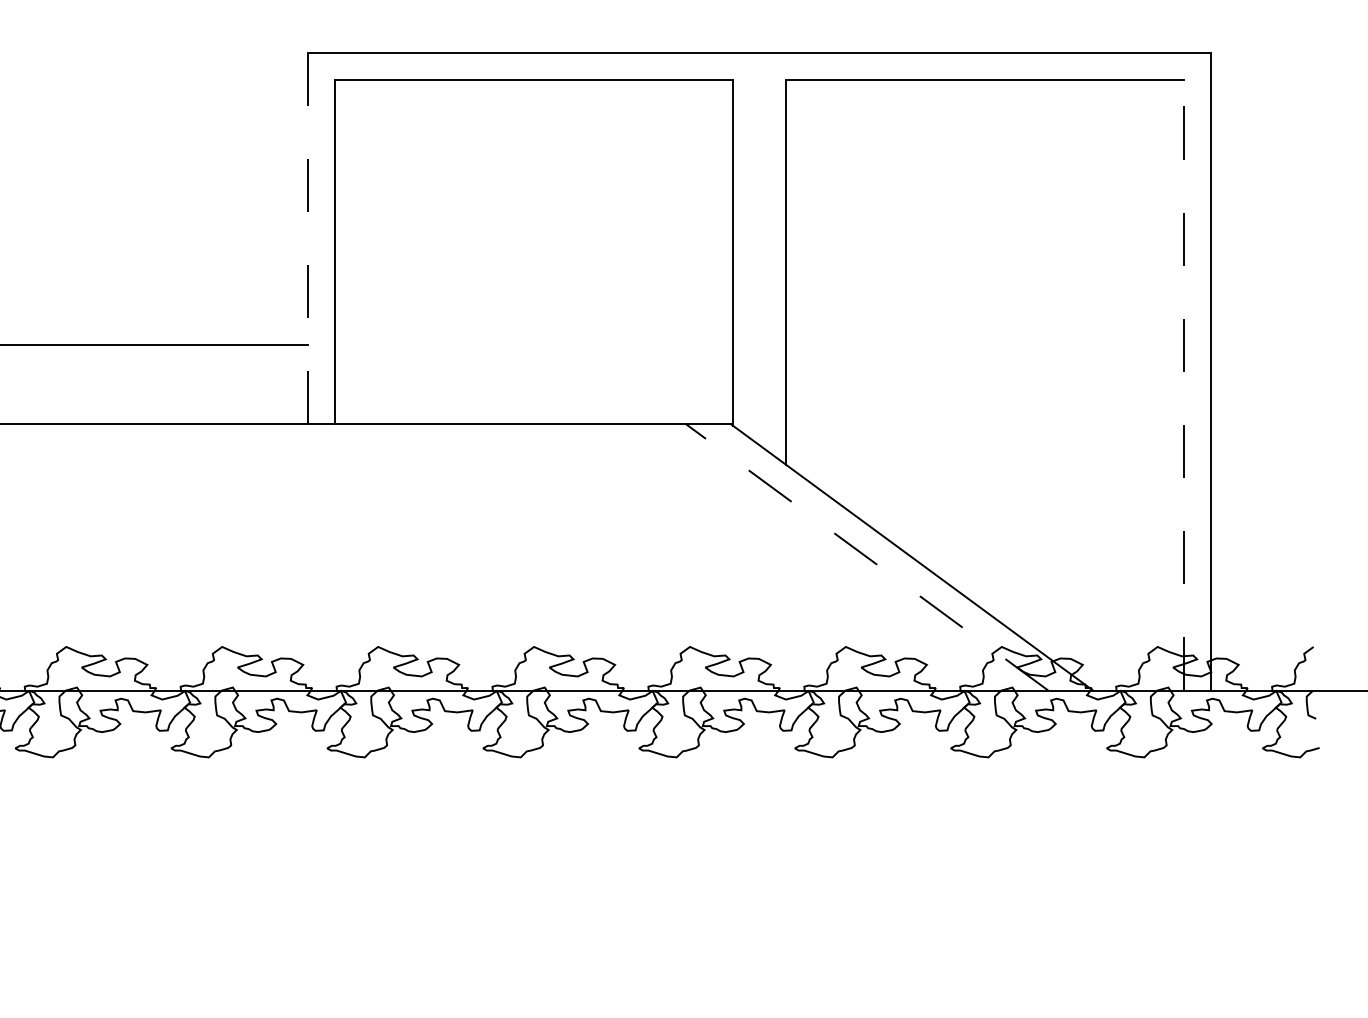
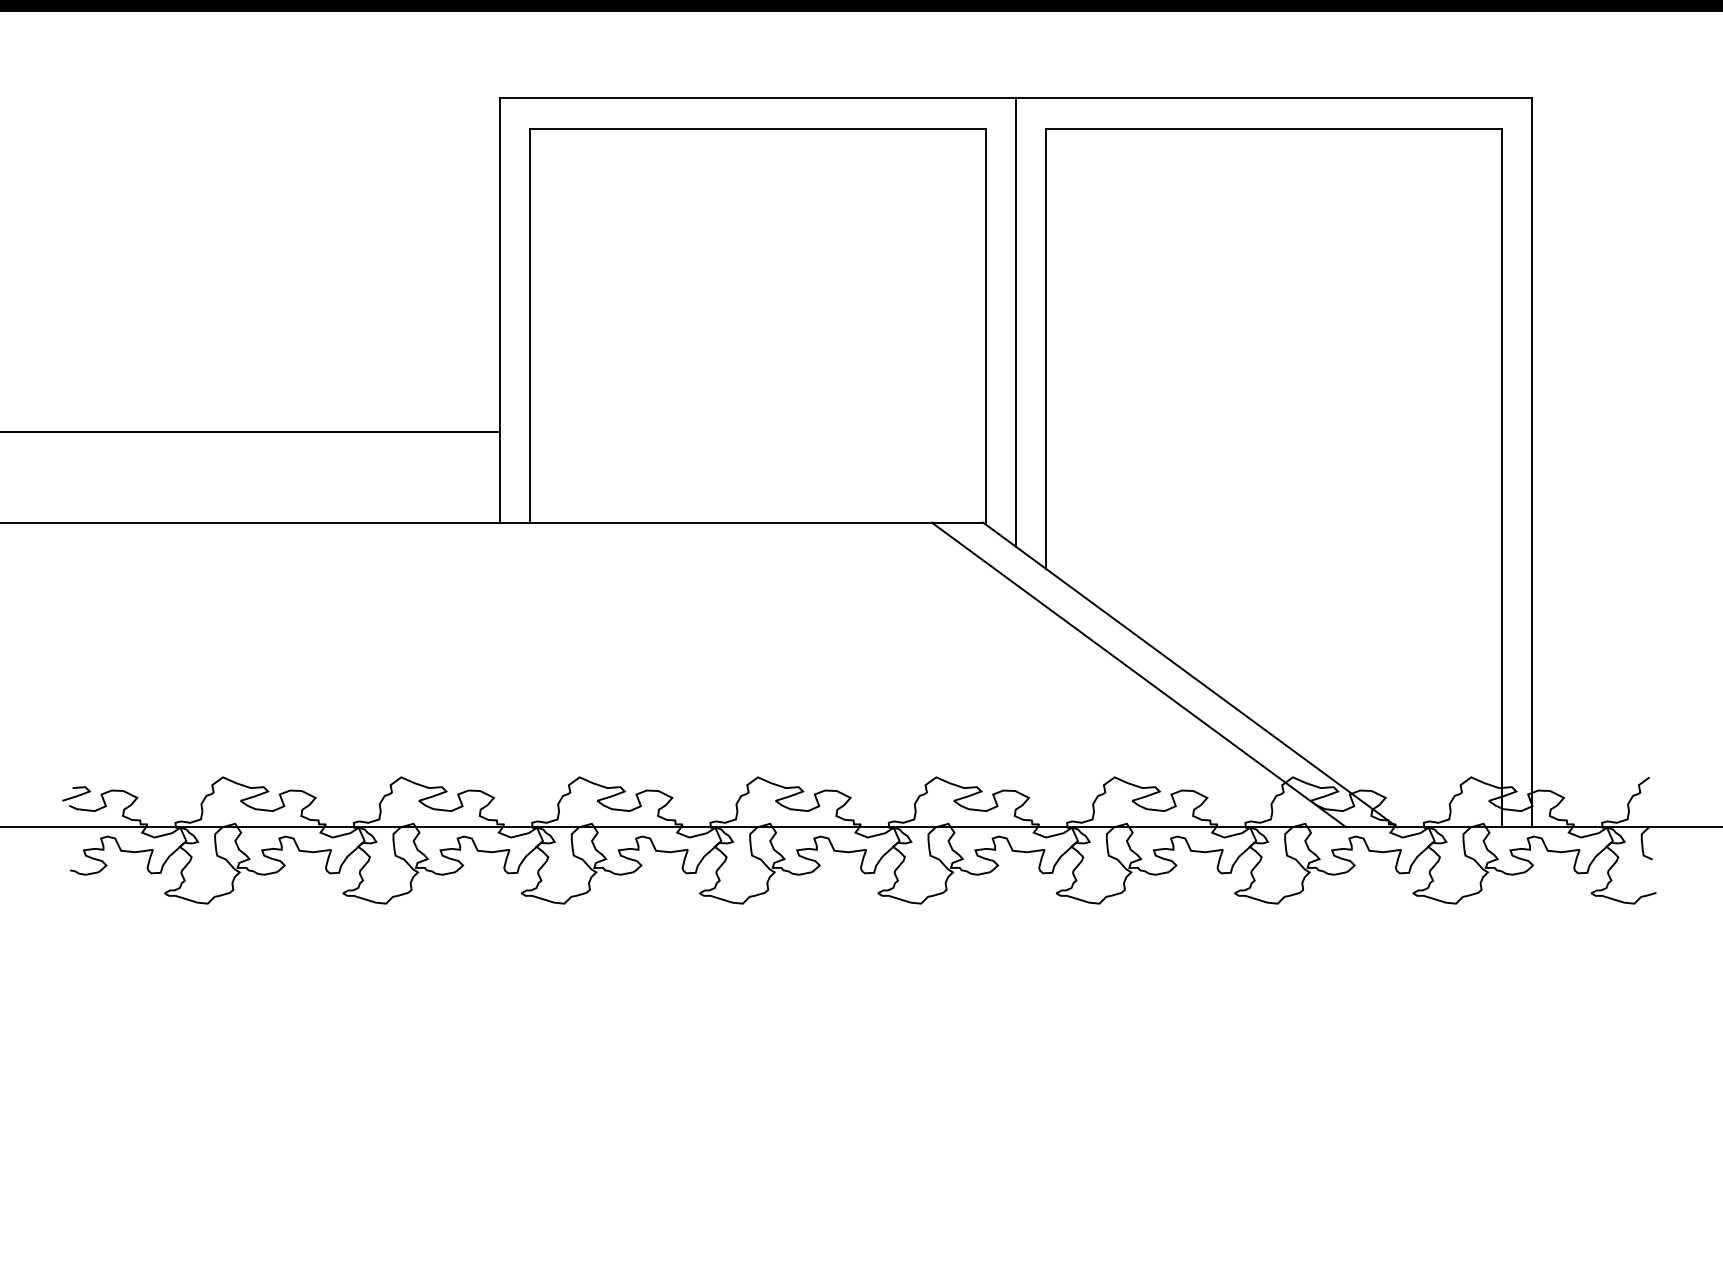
line: (308, 238) -> (499, 310), dashed -> solid
line: (759, 249) -> (1015, 322), added
line: (1184, 384) -> (1501, 477), dashed -> solid
line: (866, 557) -> (1138, 674), dashed -> solid

